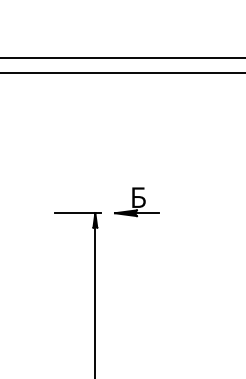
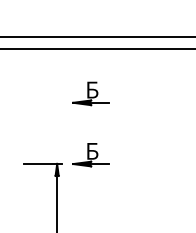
part: (136, 127) -> (90, 94), added

